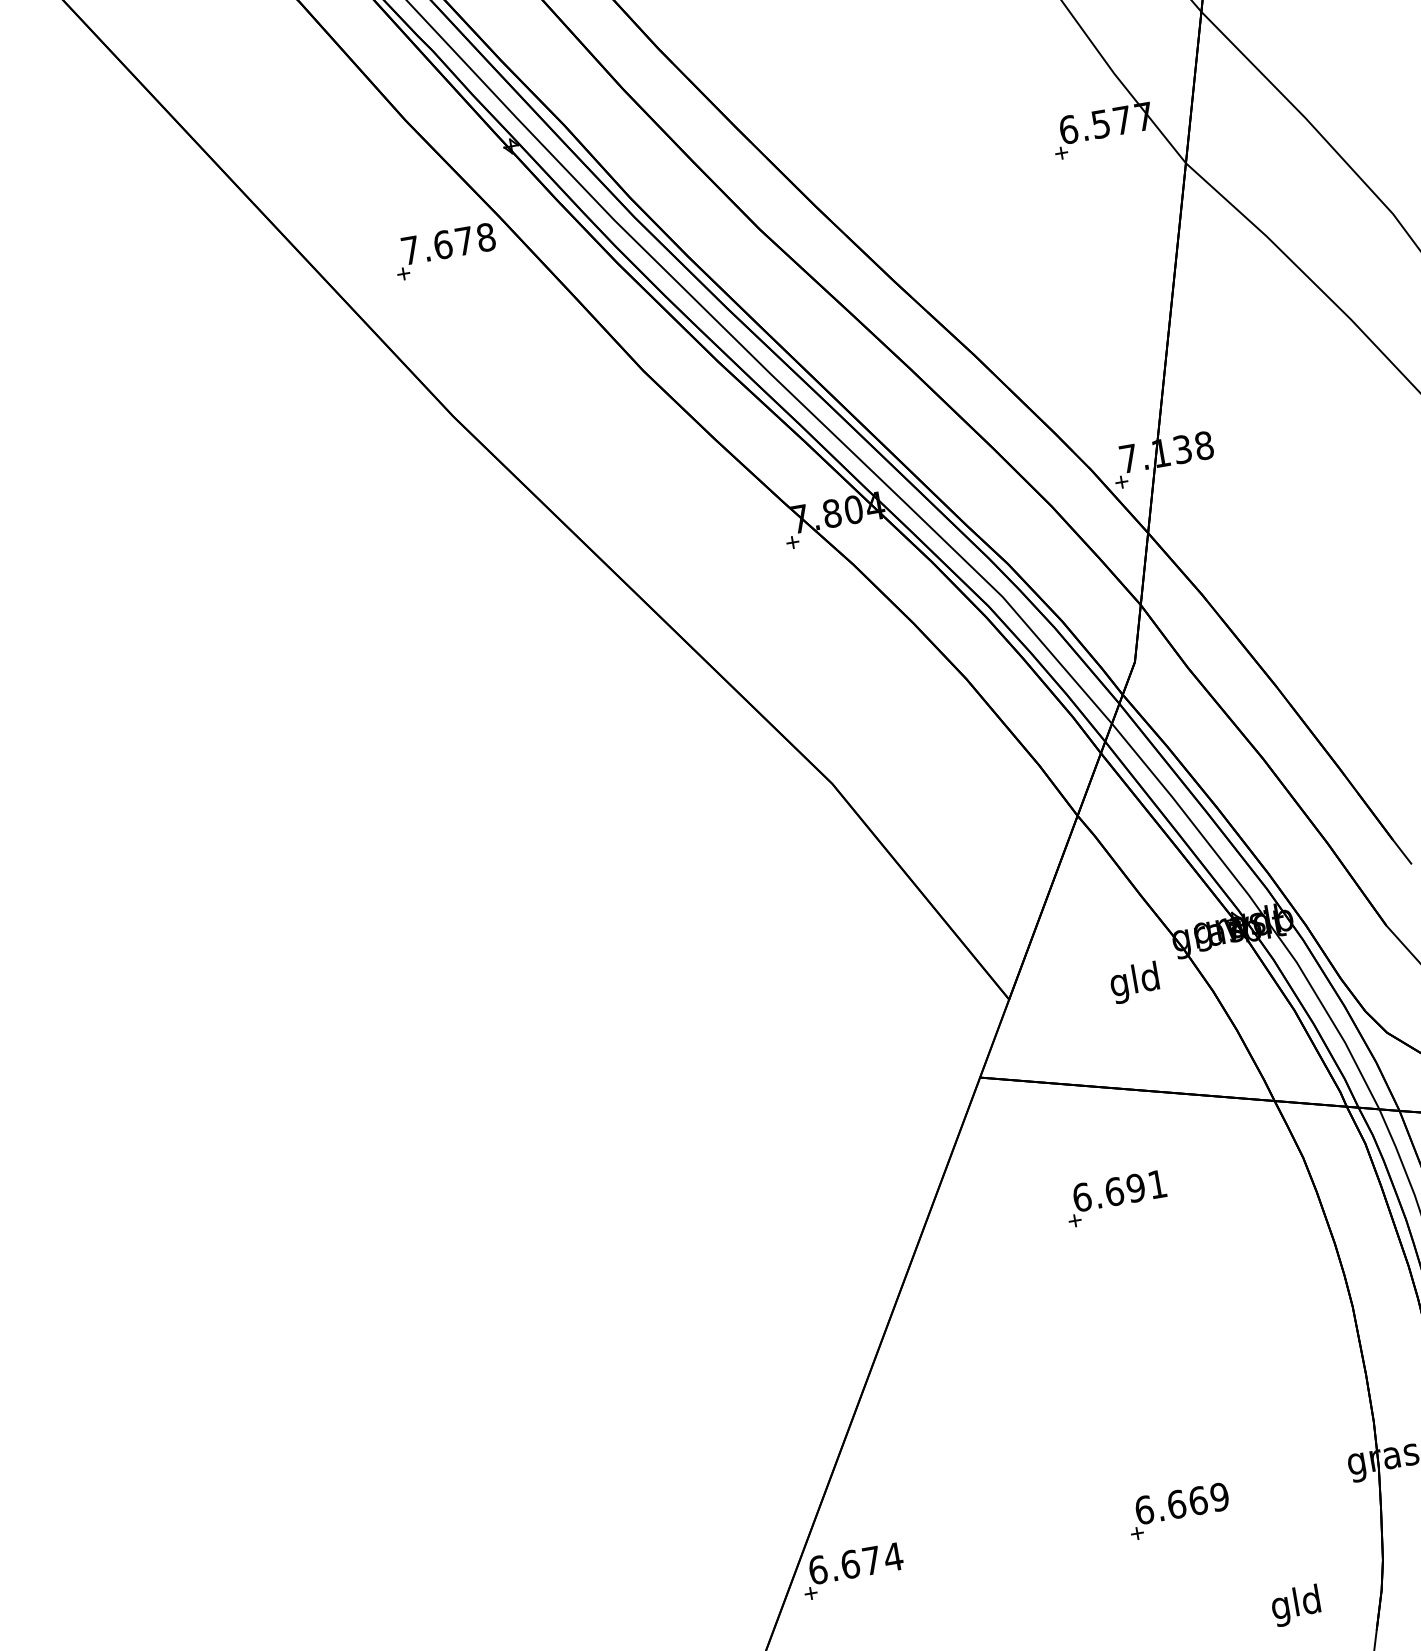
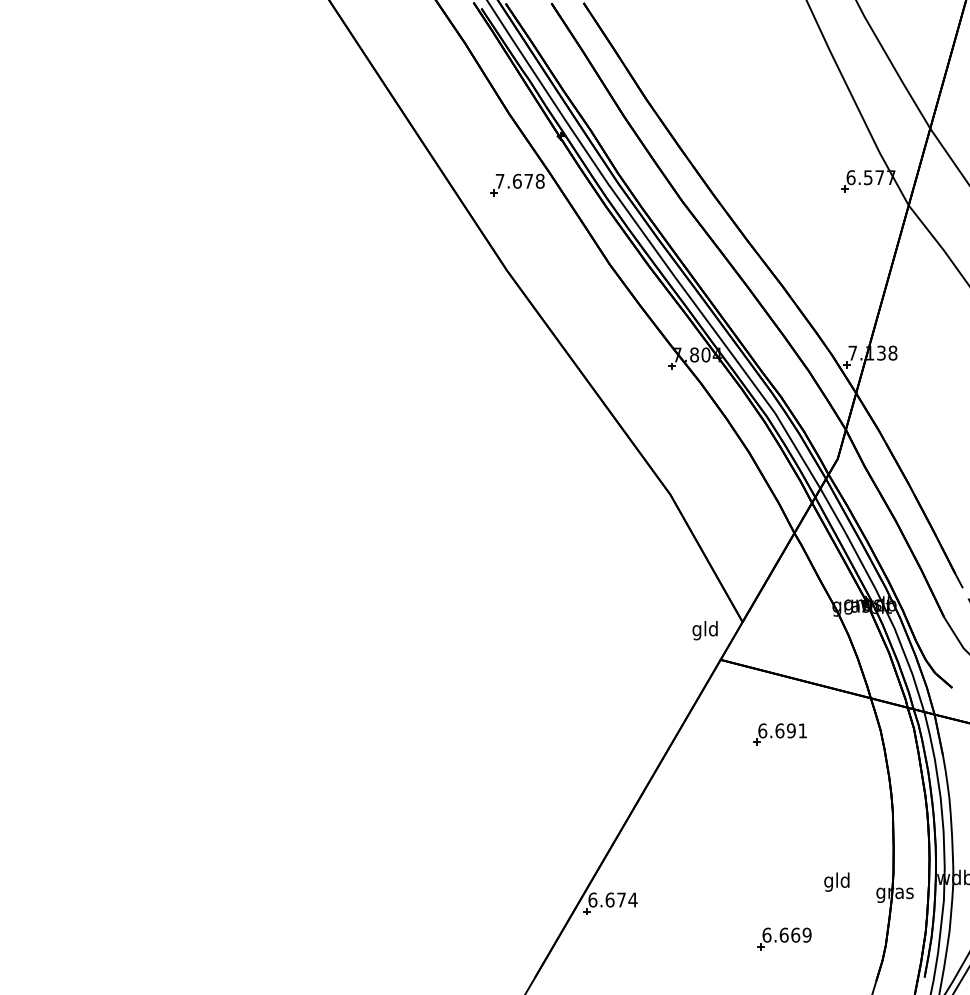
text: (1133, 982) -> (704, 630), moved
part: (1178, 1510) -> (784, 938), moved
text: (1295, 1604) -> (836, 881), moved

